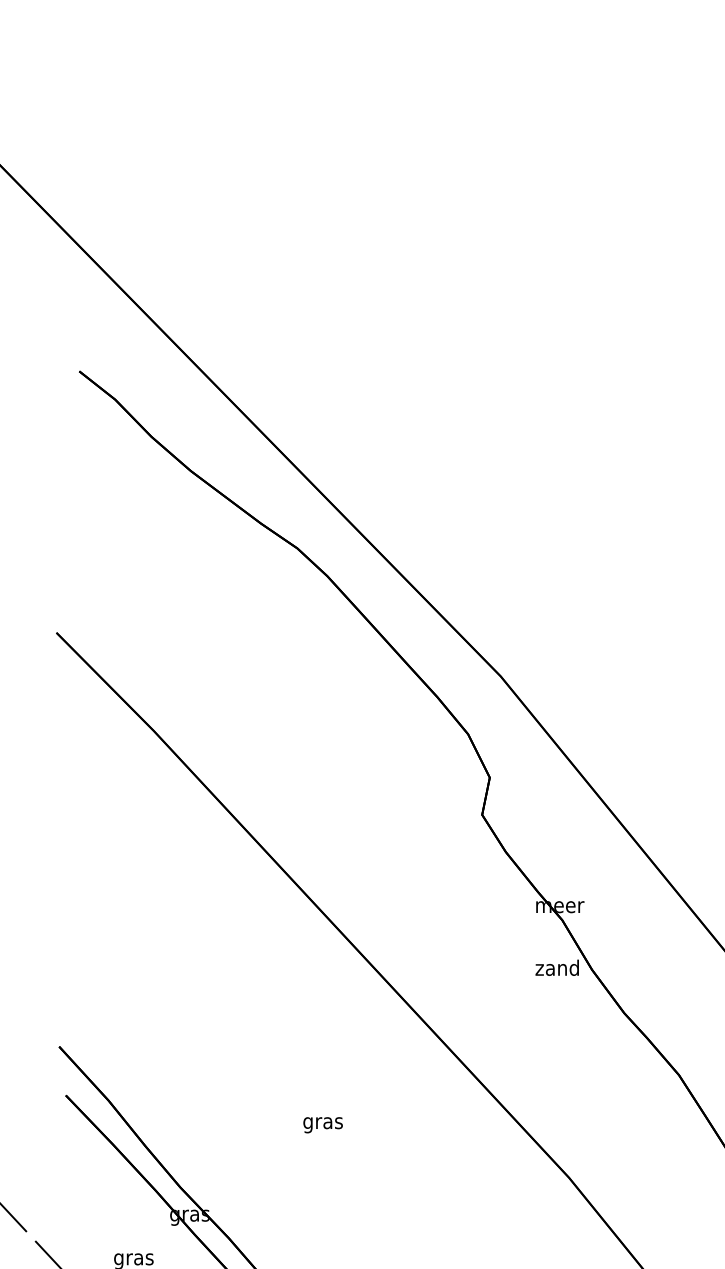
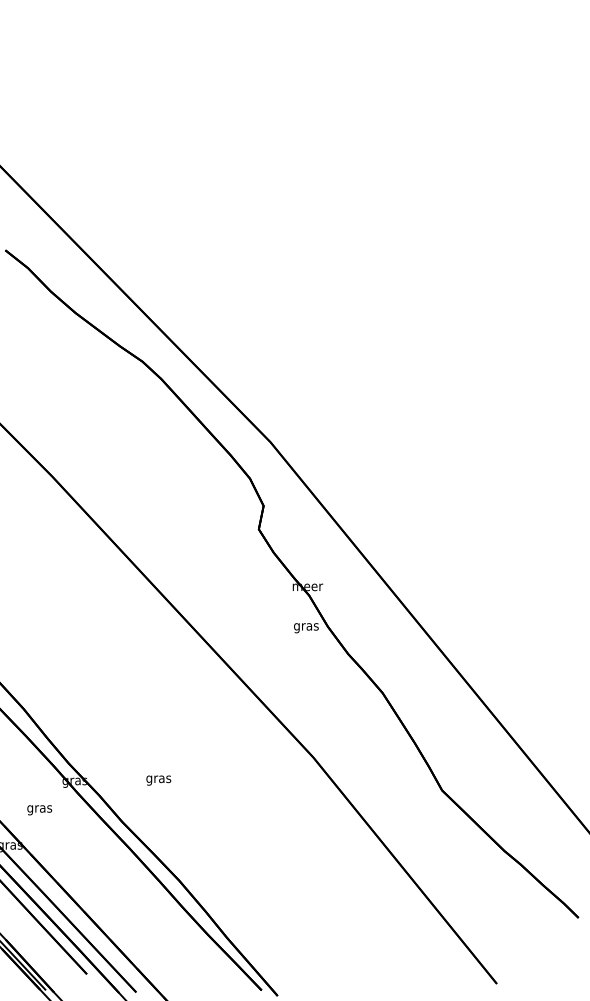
text: (556, 969) -> (305, 626), zand -> gras
text: (322, 1125) -> (158, 780), moved

